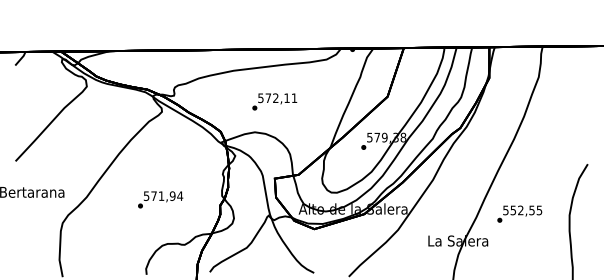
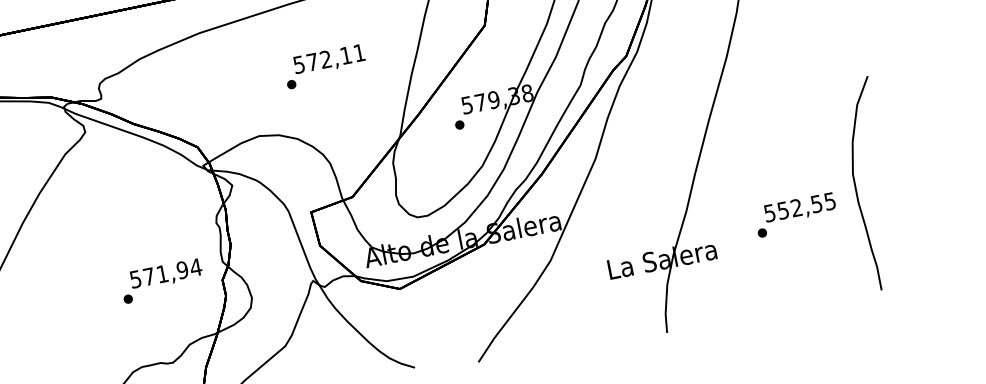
text: (274, 101) -> (324, 65), moved
text: (160, 199) -> (161, 280), moved
text: (519, 213) -> (795, 213), moved

